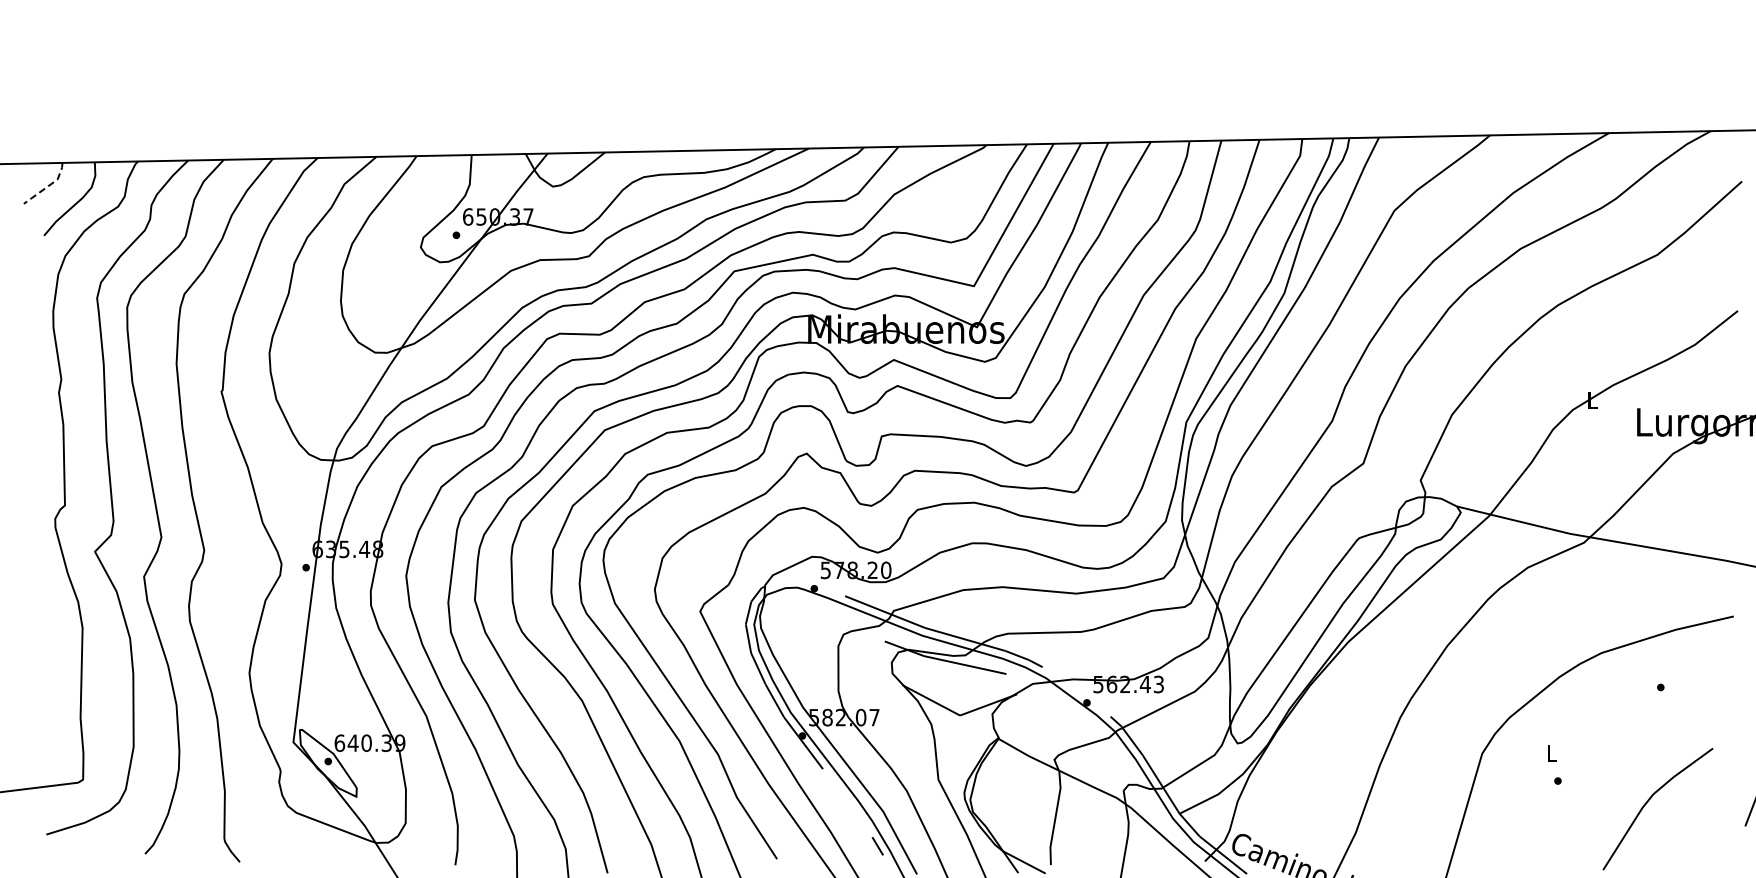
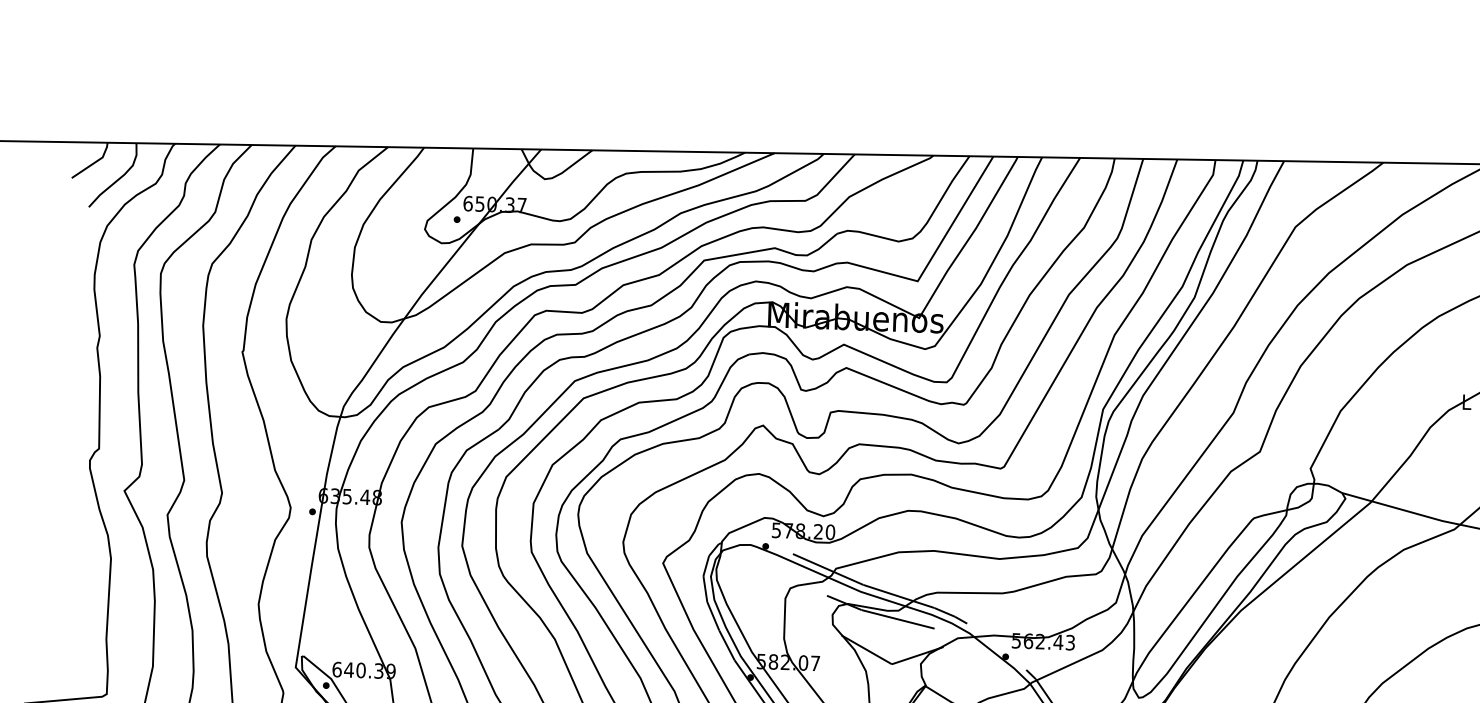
line: (48, 185) -> (94, 162), dashed -> solid

